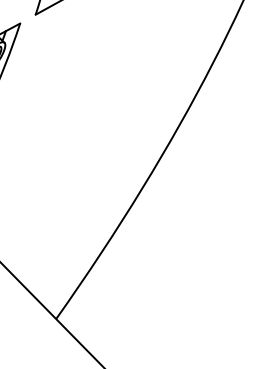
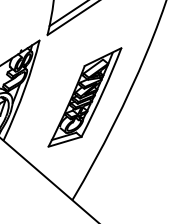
part: (93, 133) -> (84, 97), added

